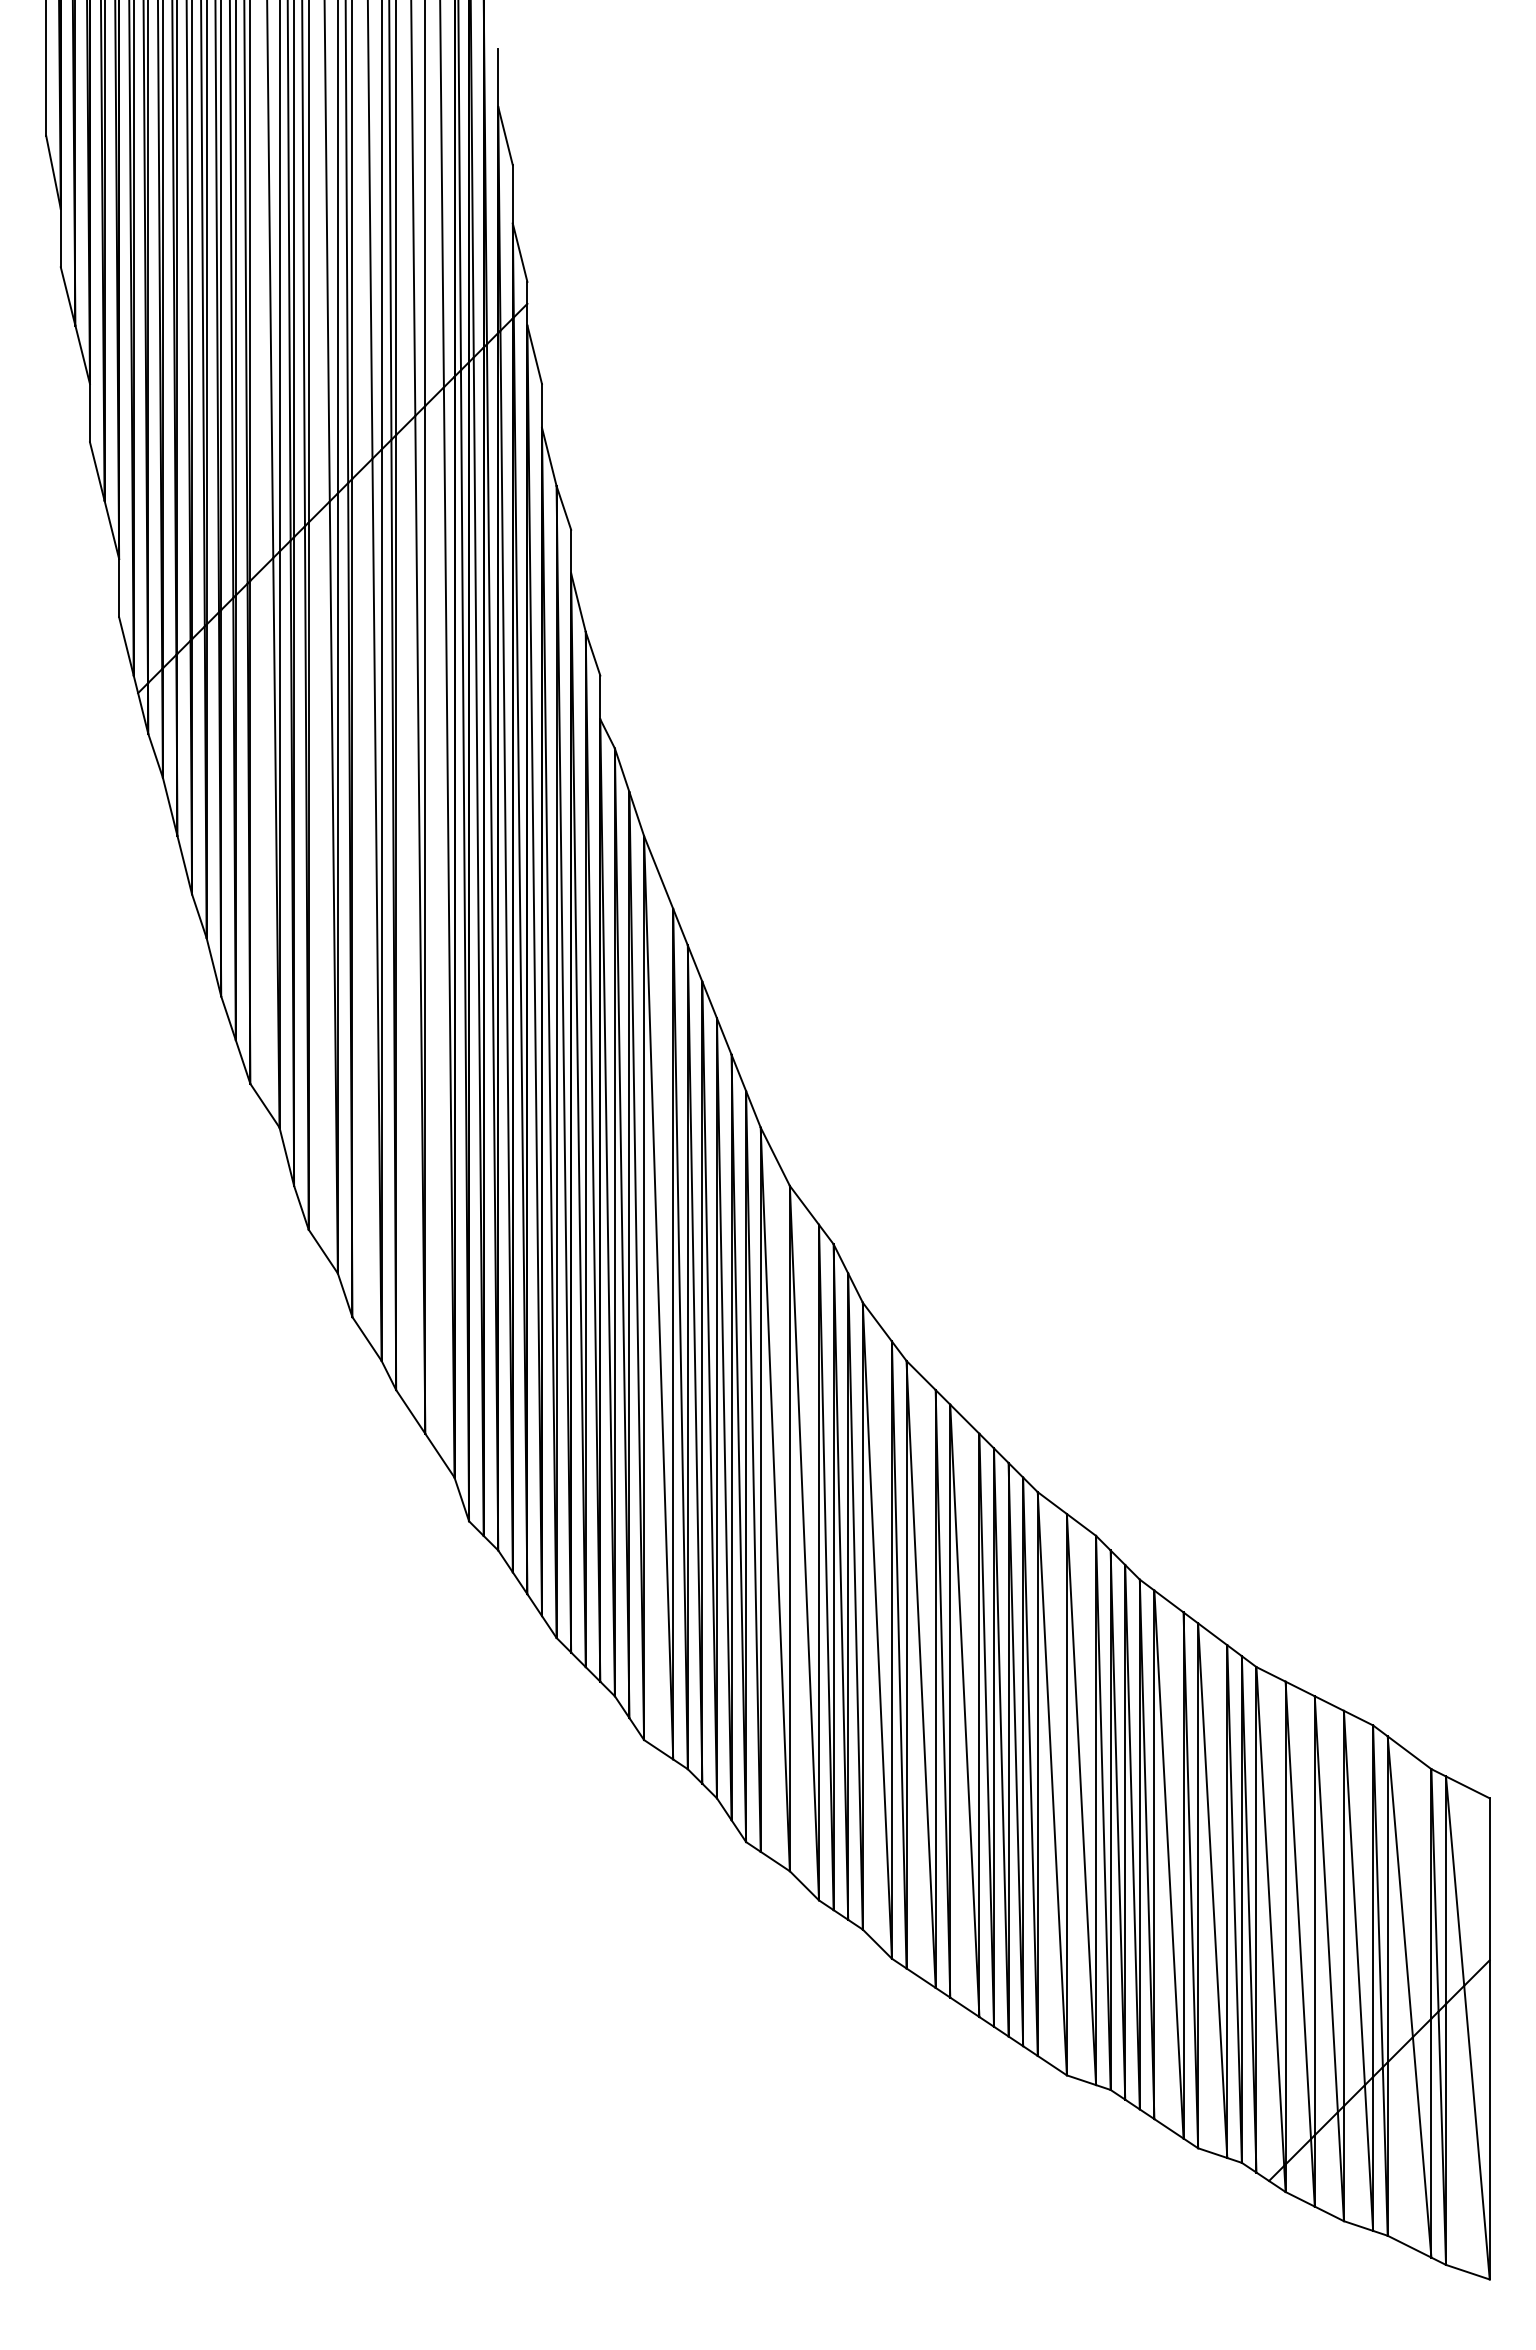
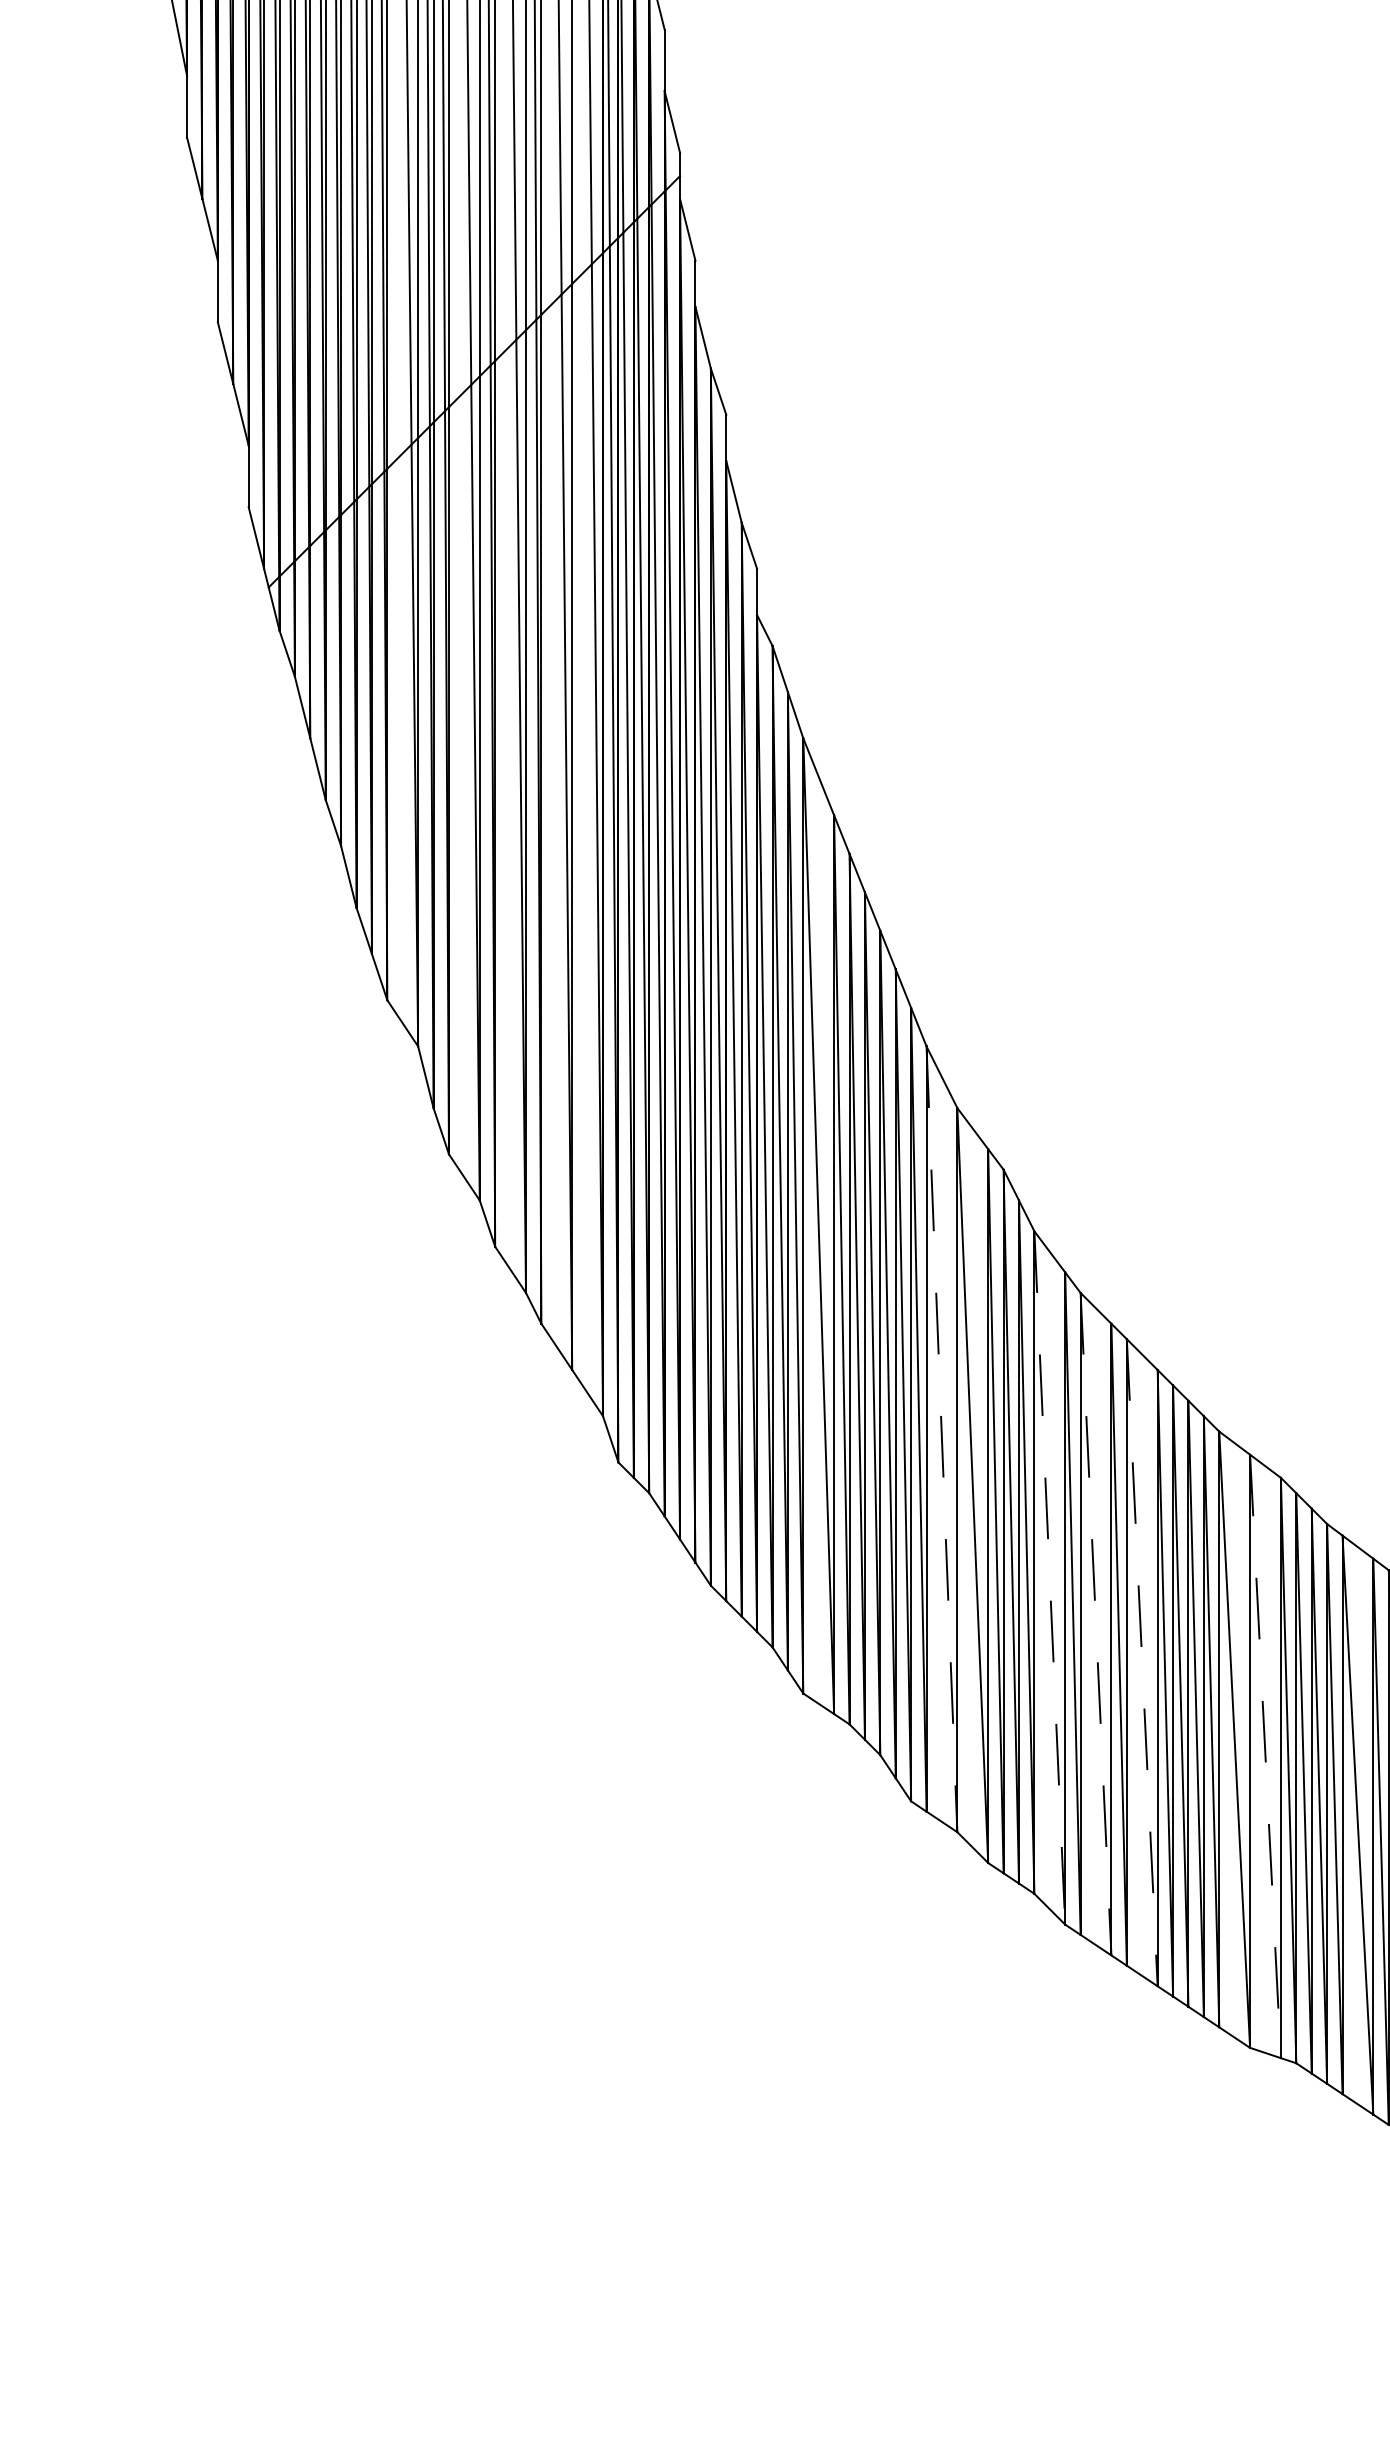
line: (775, 1499) -> (942, 1439), solid -> dashed
line: (877, 1631) -> (1049, 1578), solid -> dashed
line: (921, 1674) -> (1096, 1624), solid -> dashed
line: (964, 1710) -> (1141, 1662), solid -> dashed
line: (1081, 1799) -> (1265, 1756), solid -> dashed

